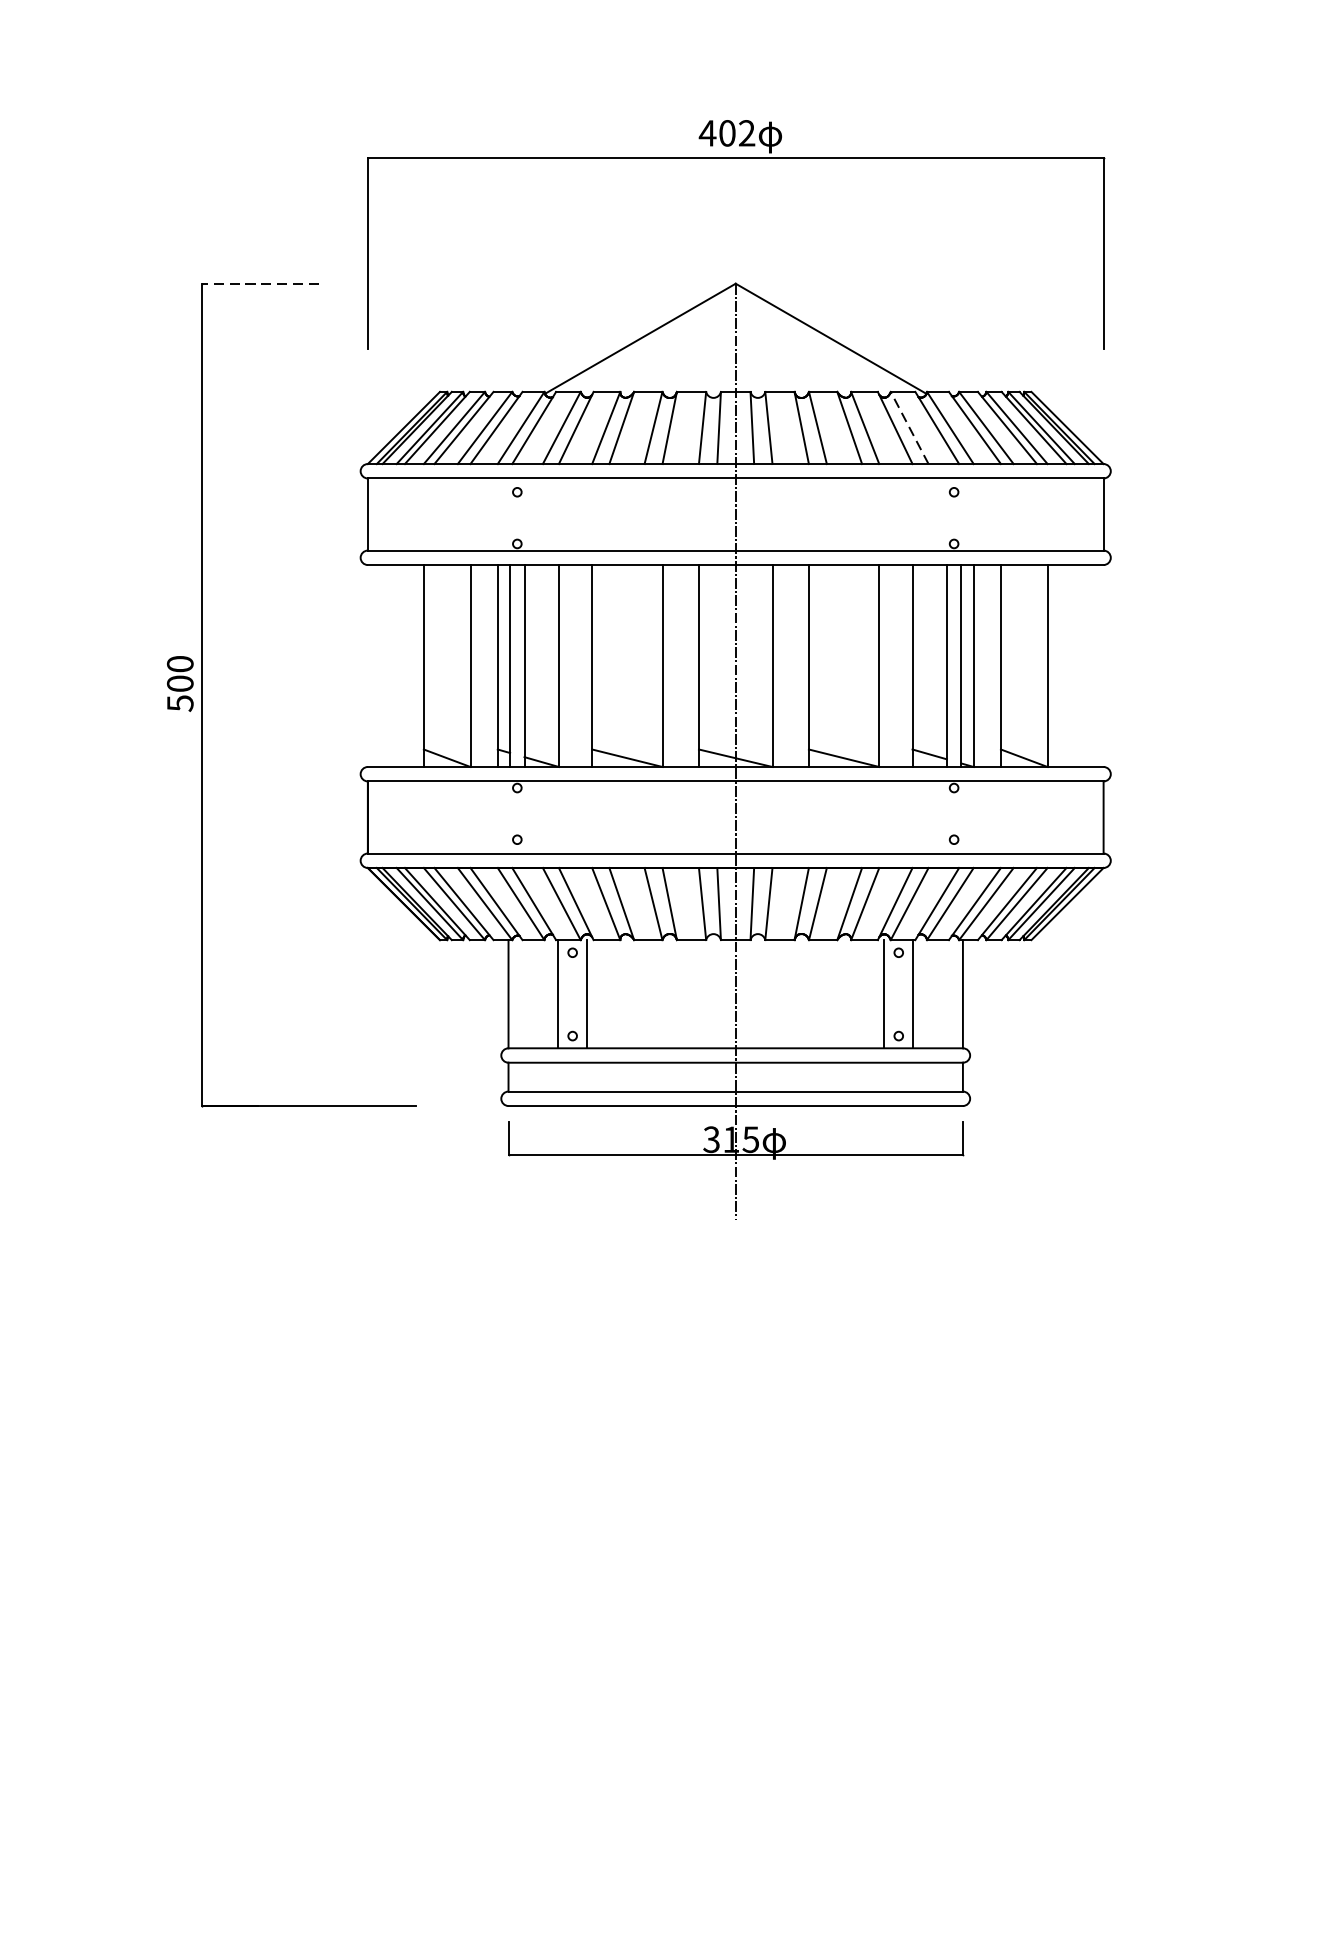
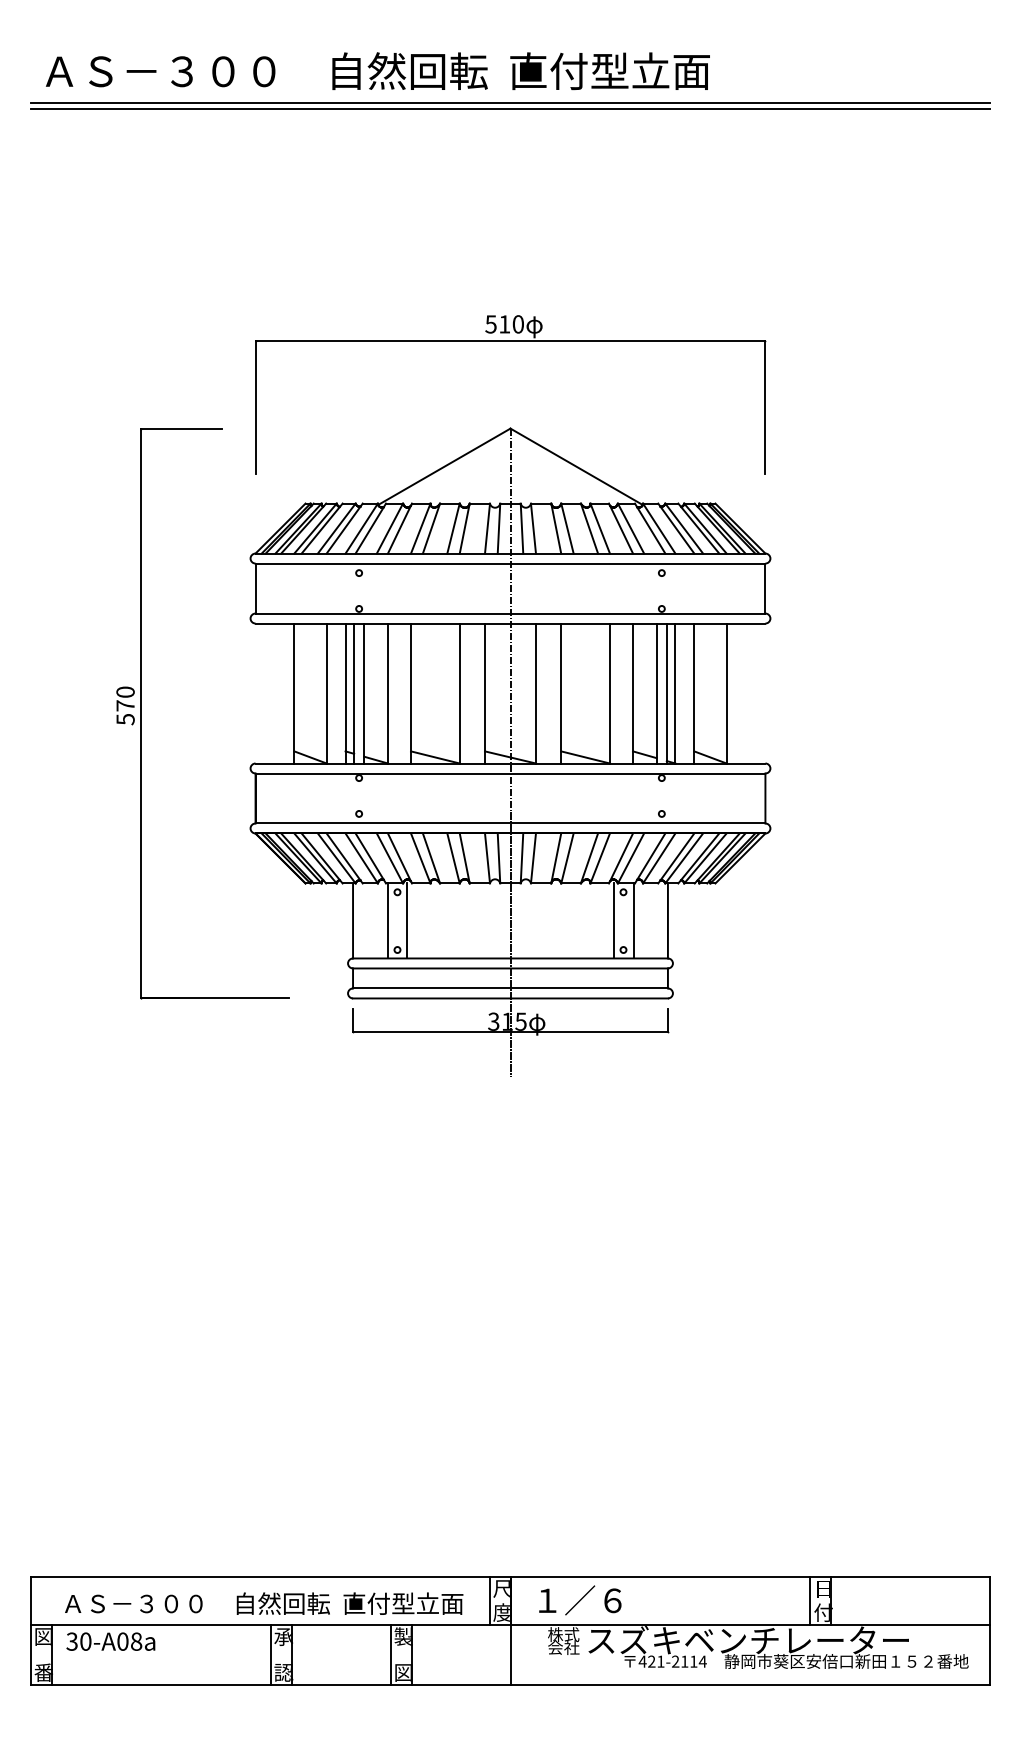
text: (725, 133) -> (503, 324), 402 -> 510
line: (260, 283) -> (181, 428), dashed -> solid
line: (908, 427) -> (630, 528), dashed -> solid
text: (180, 683) -> (125, 705), 500 -> 570

